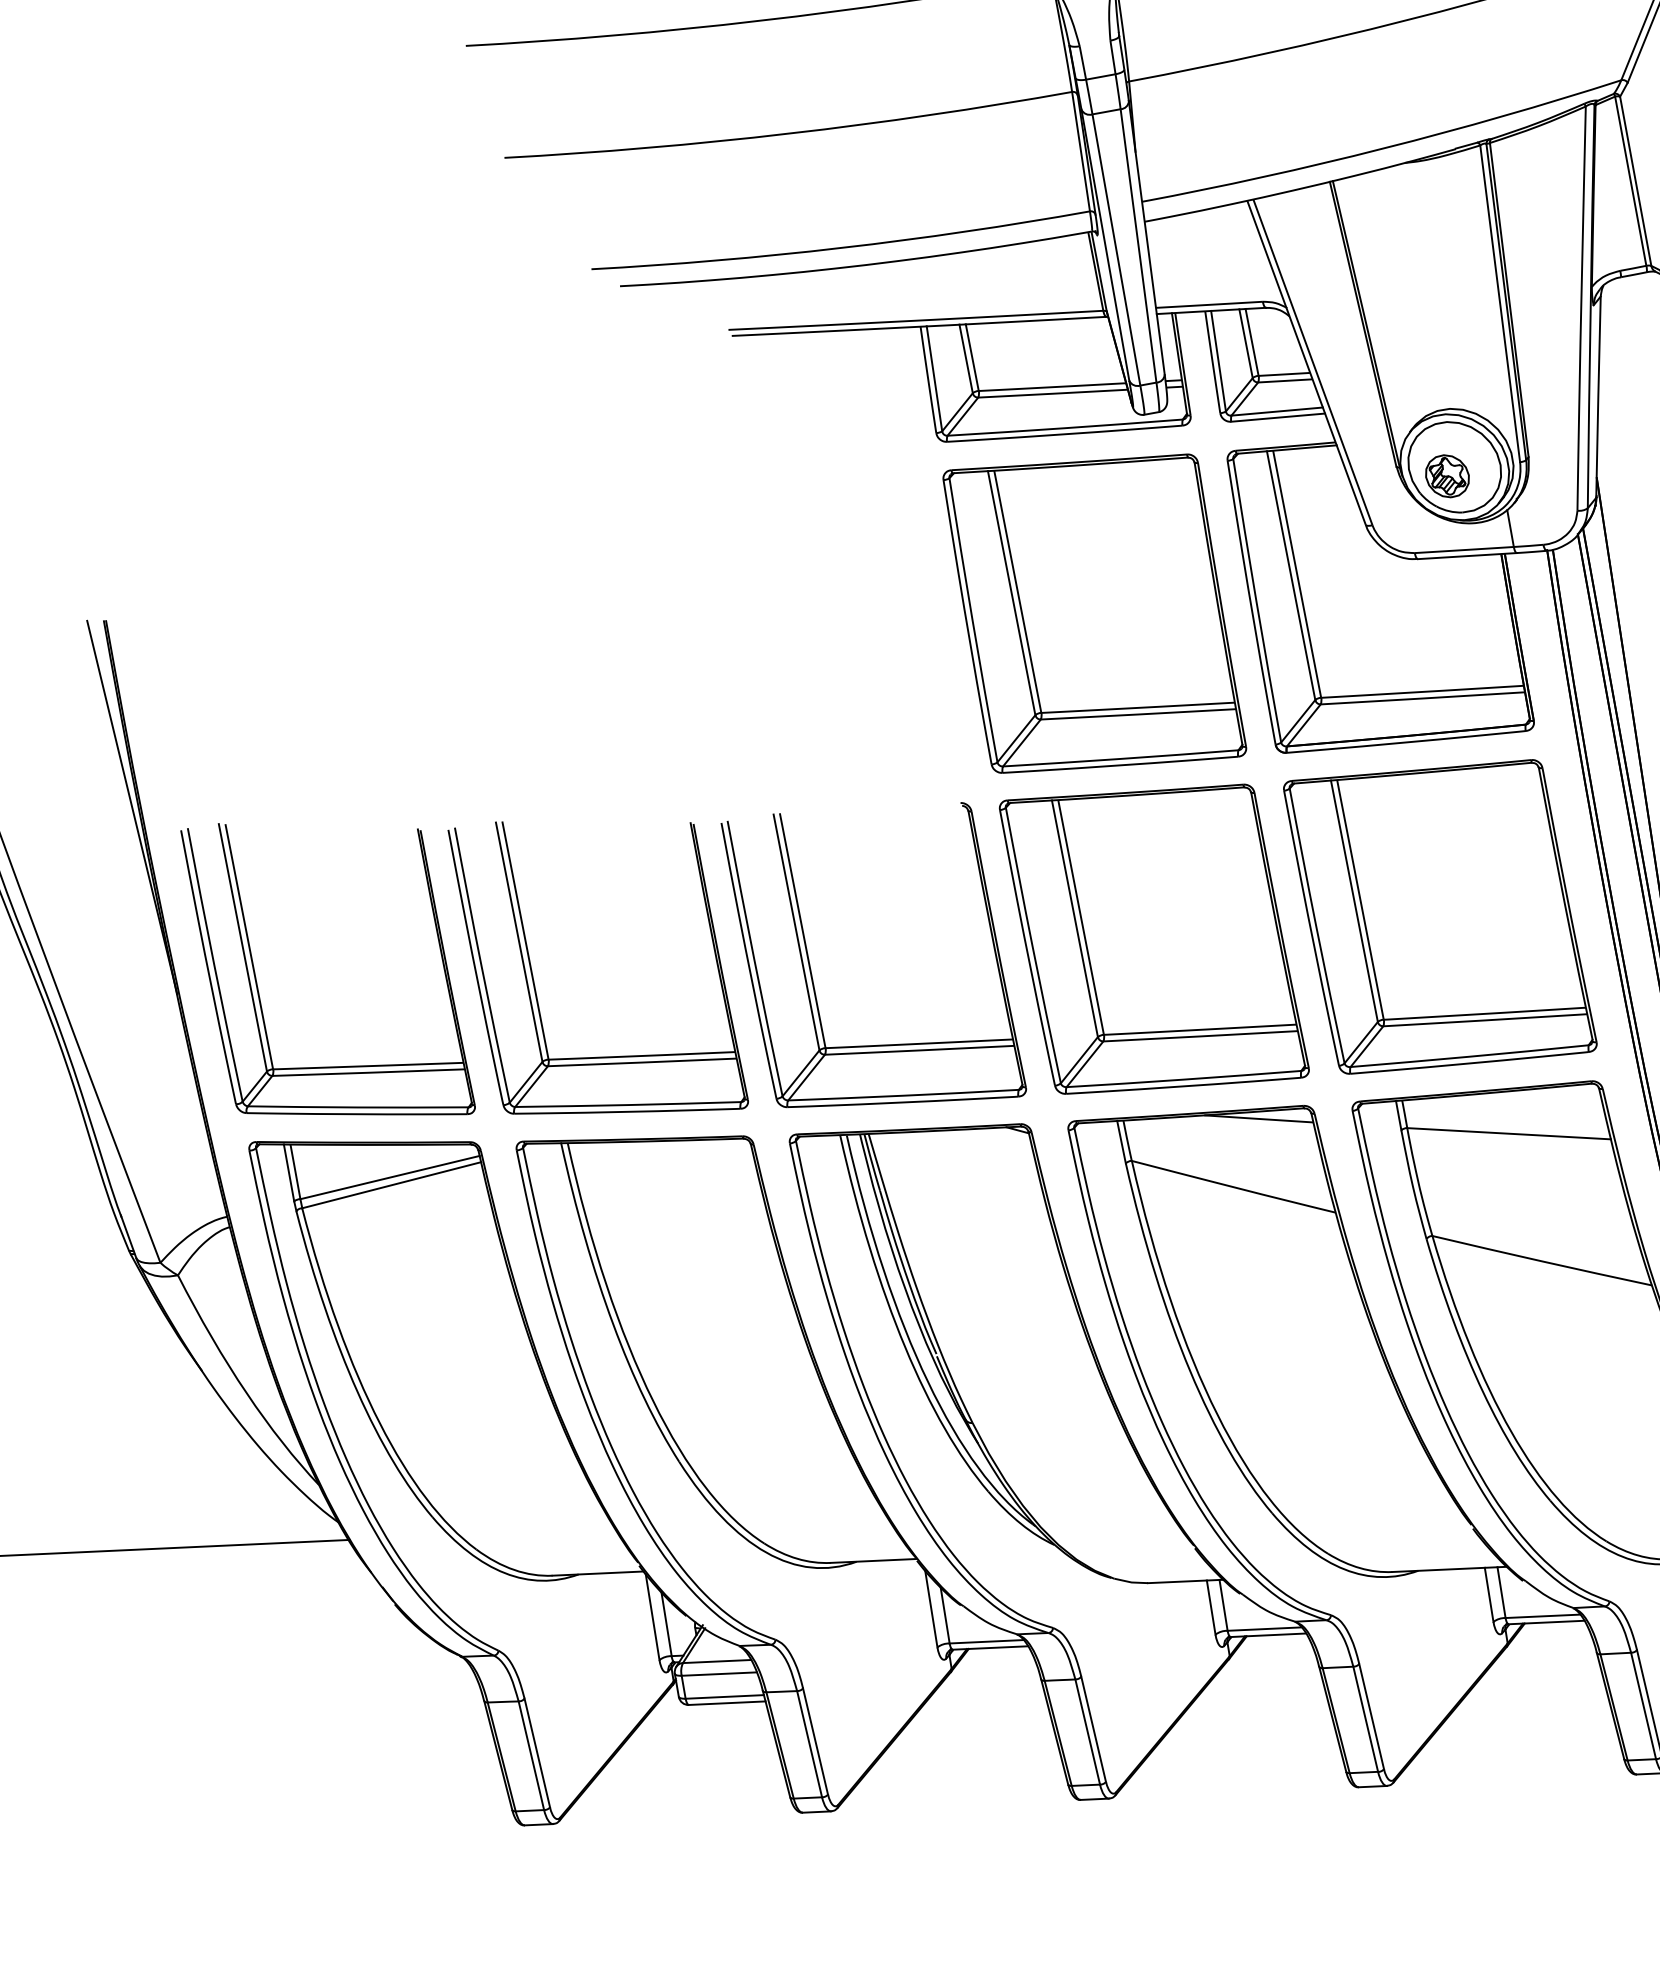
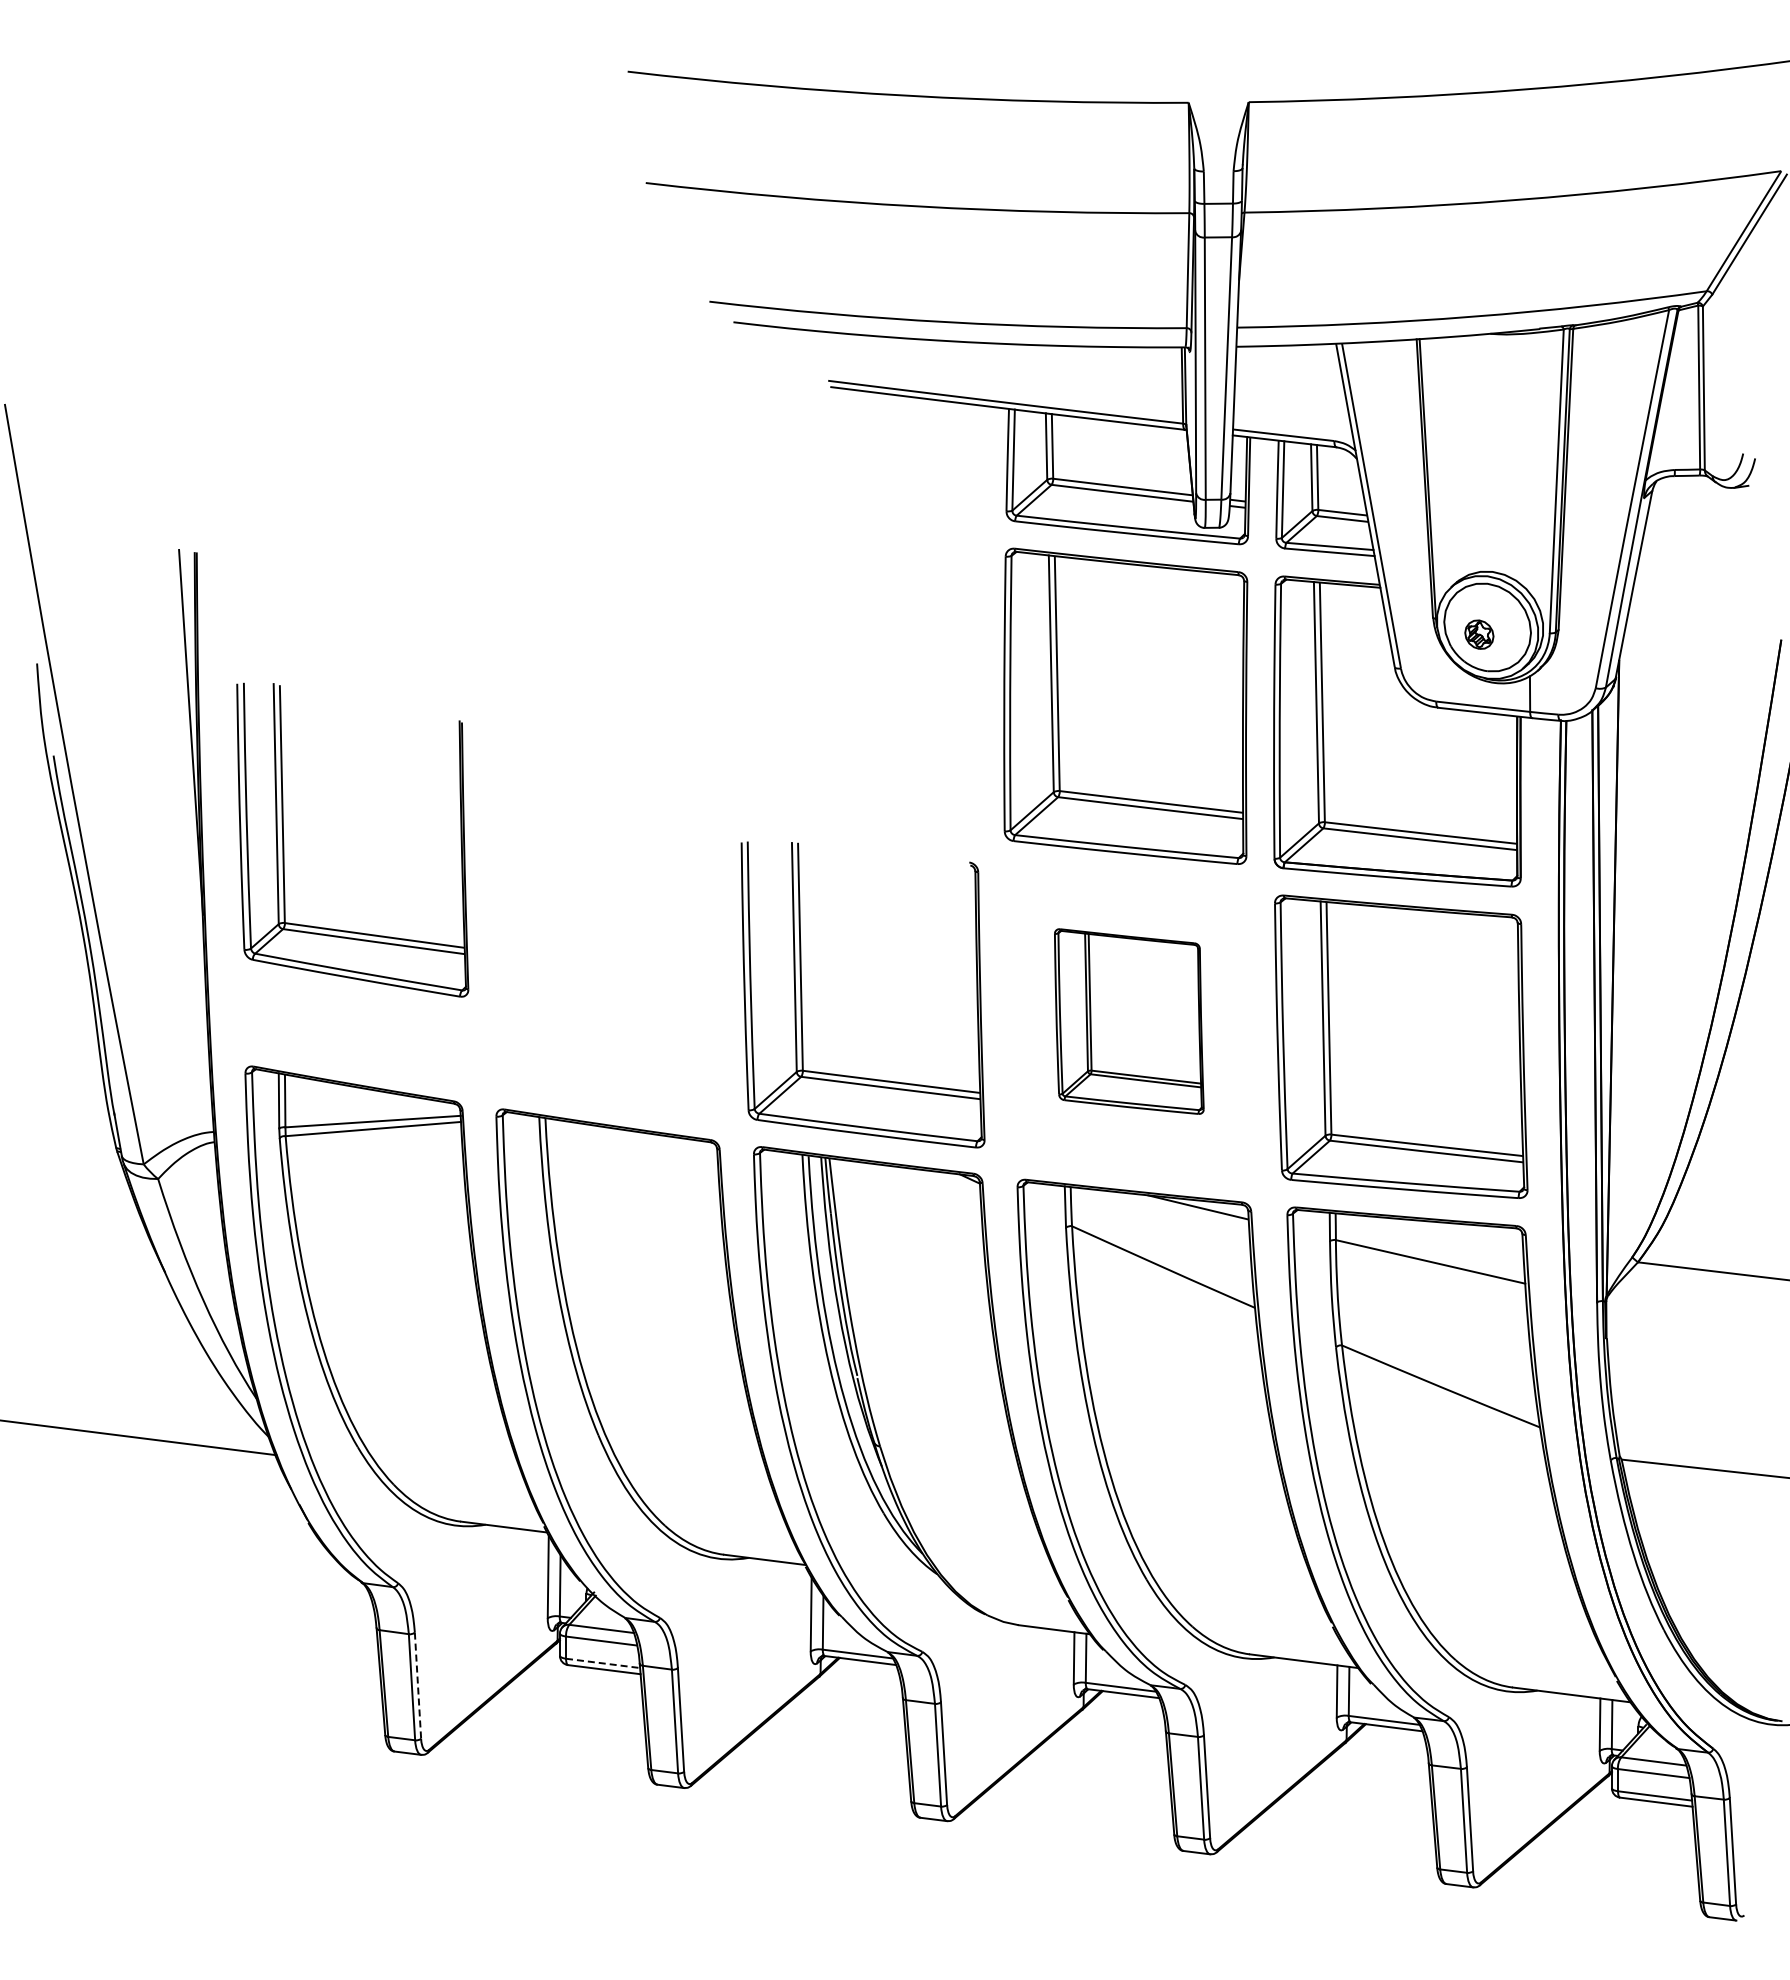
part: (1447, 475) -> (1479, 634), size x0.7
part: (1154, 938) -> (1129, 1021), size x0.6
part: (534, 978) -> (540, 958), removed
part: (258, 985) -> (284, 841), moved
line: (725, 1696) -> (603, 1663), solid -> dashed
line: (537, 1753) -> (418, 1686), solid -> dashed

